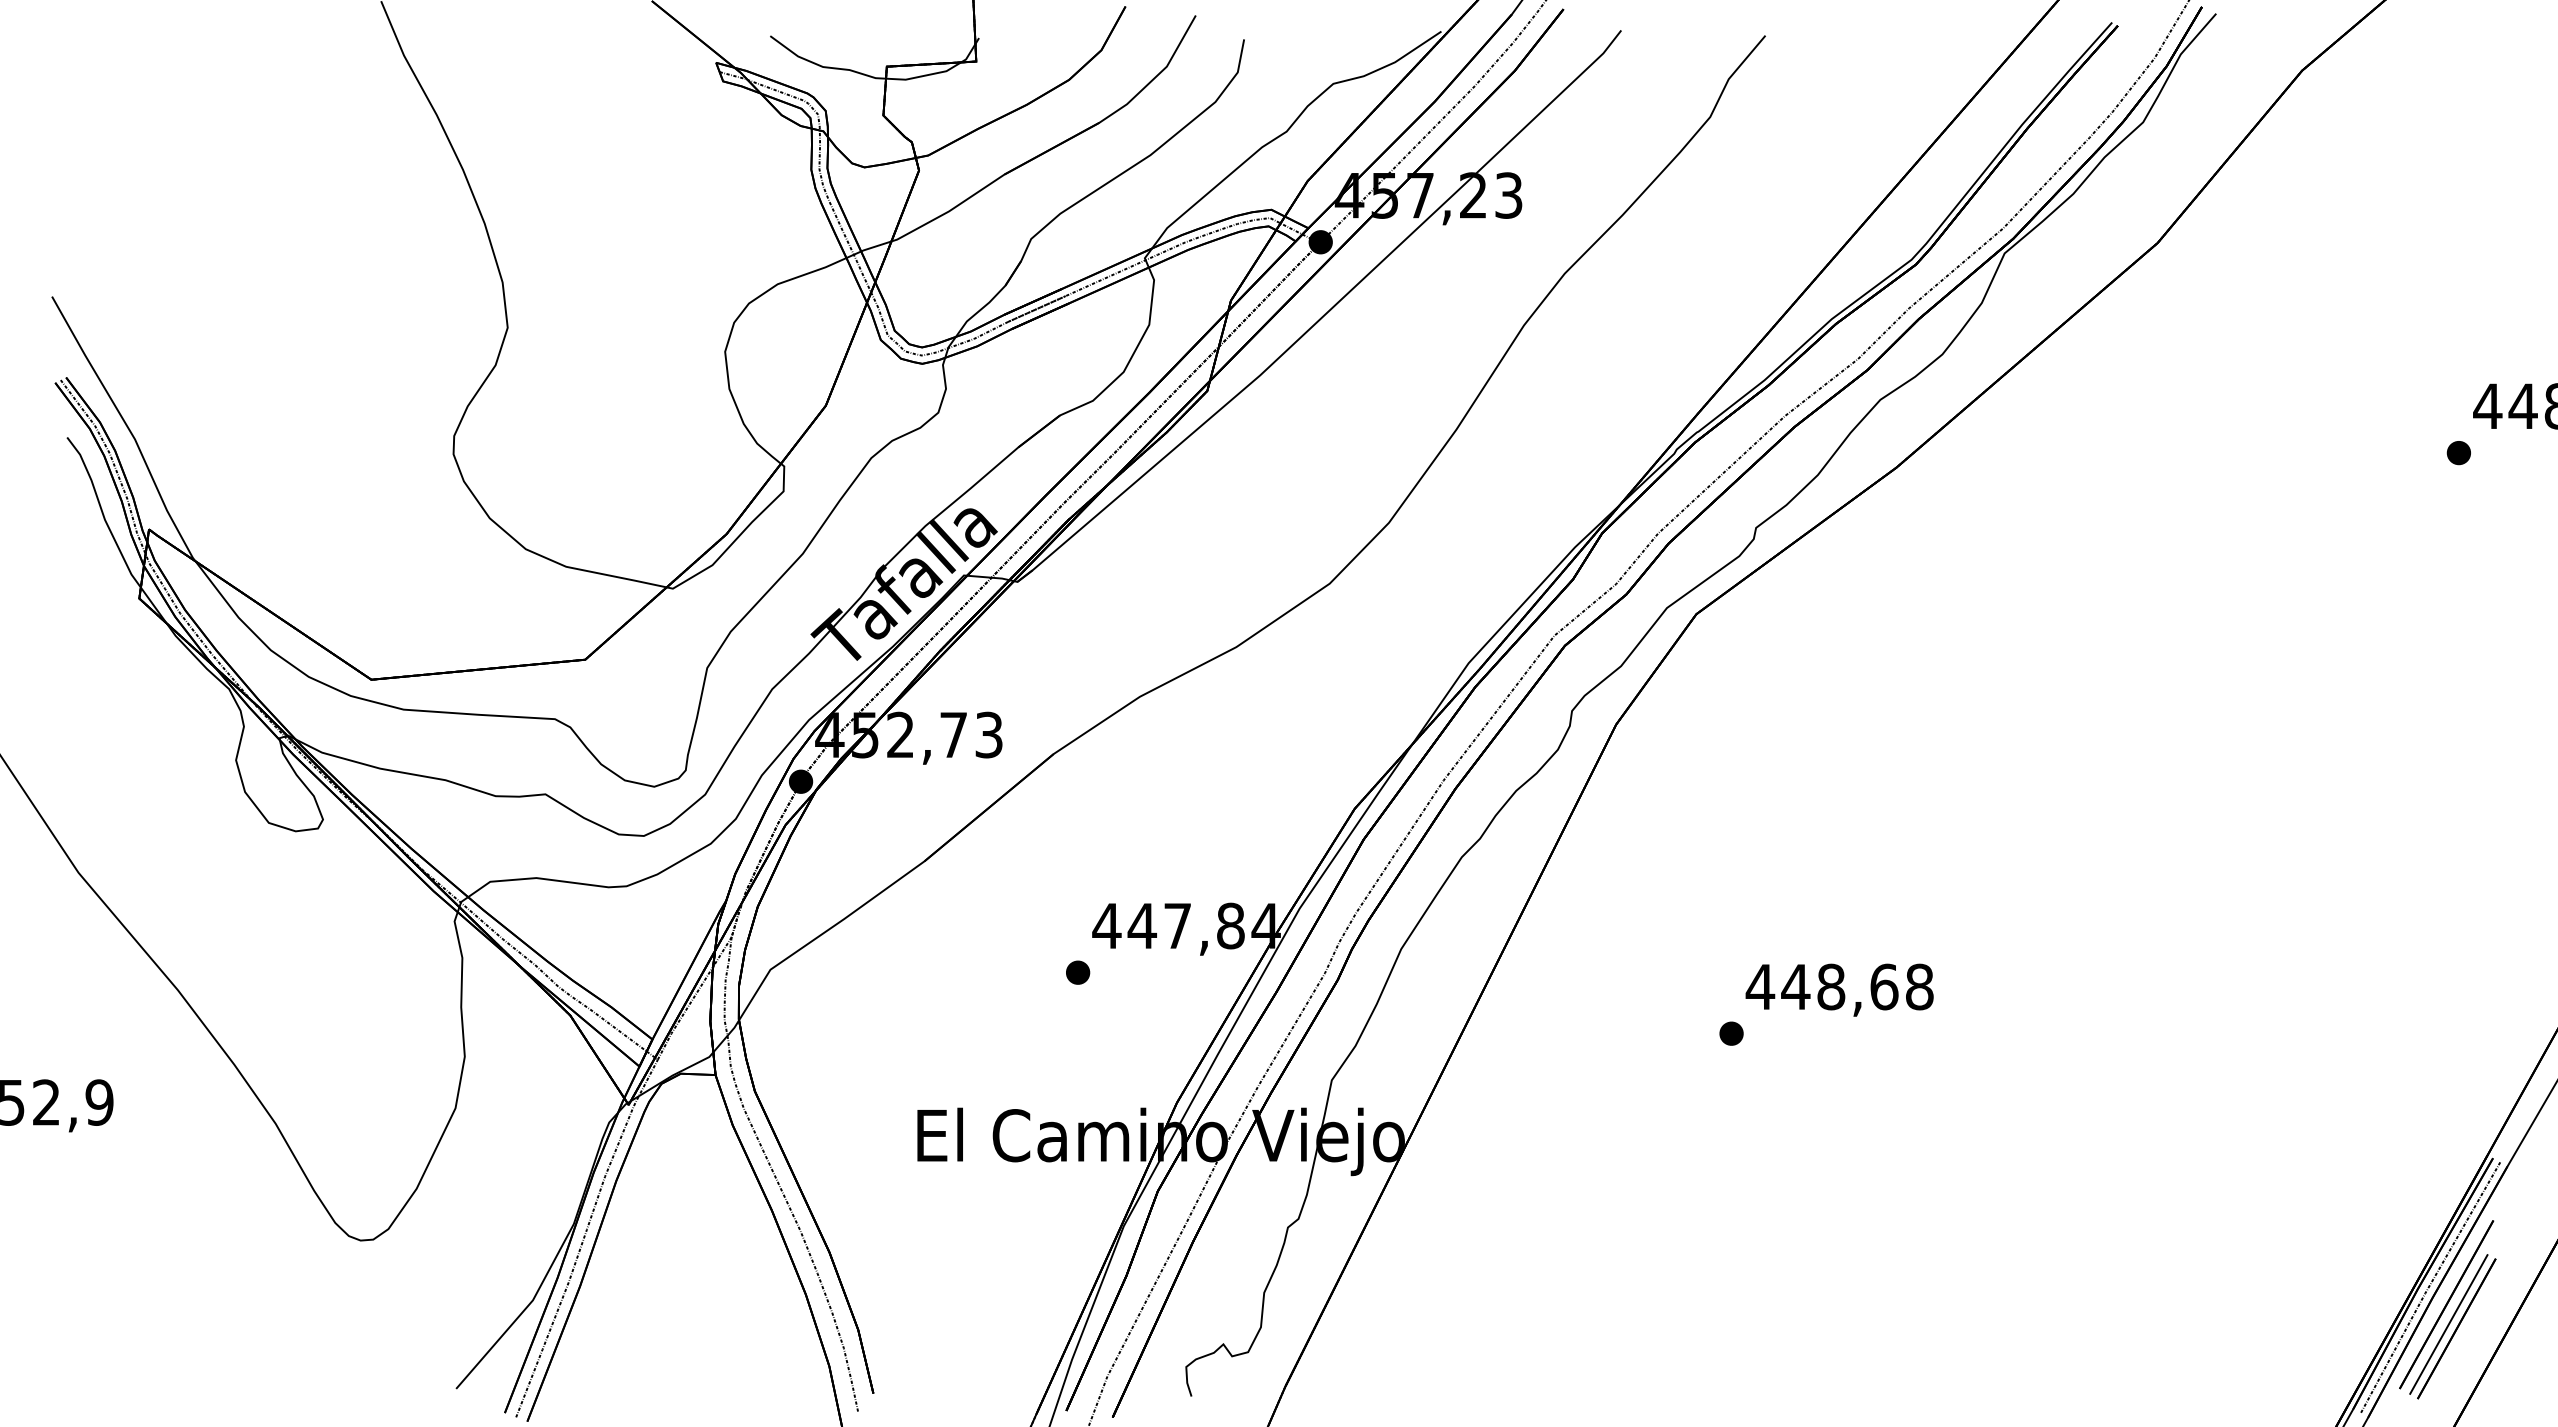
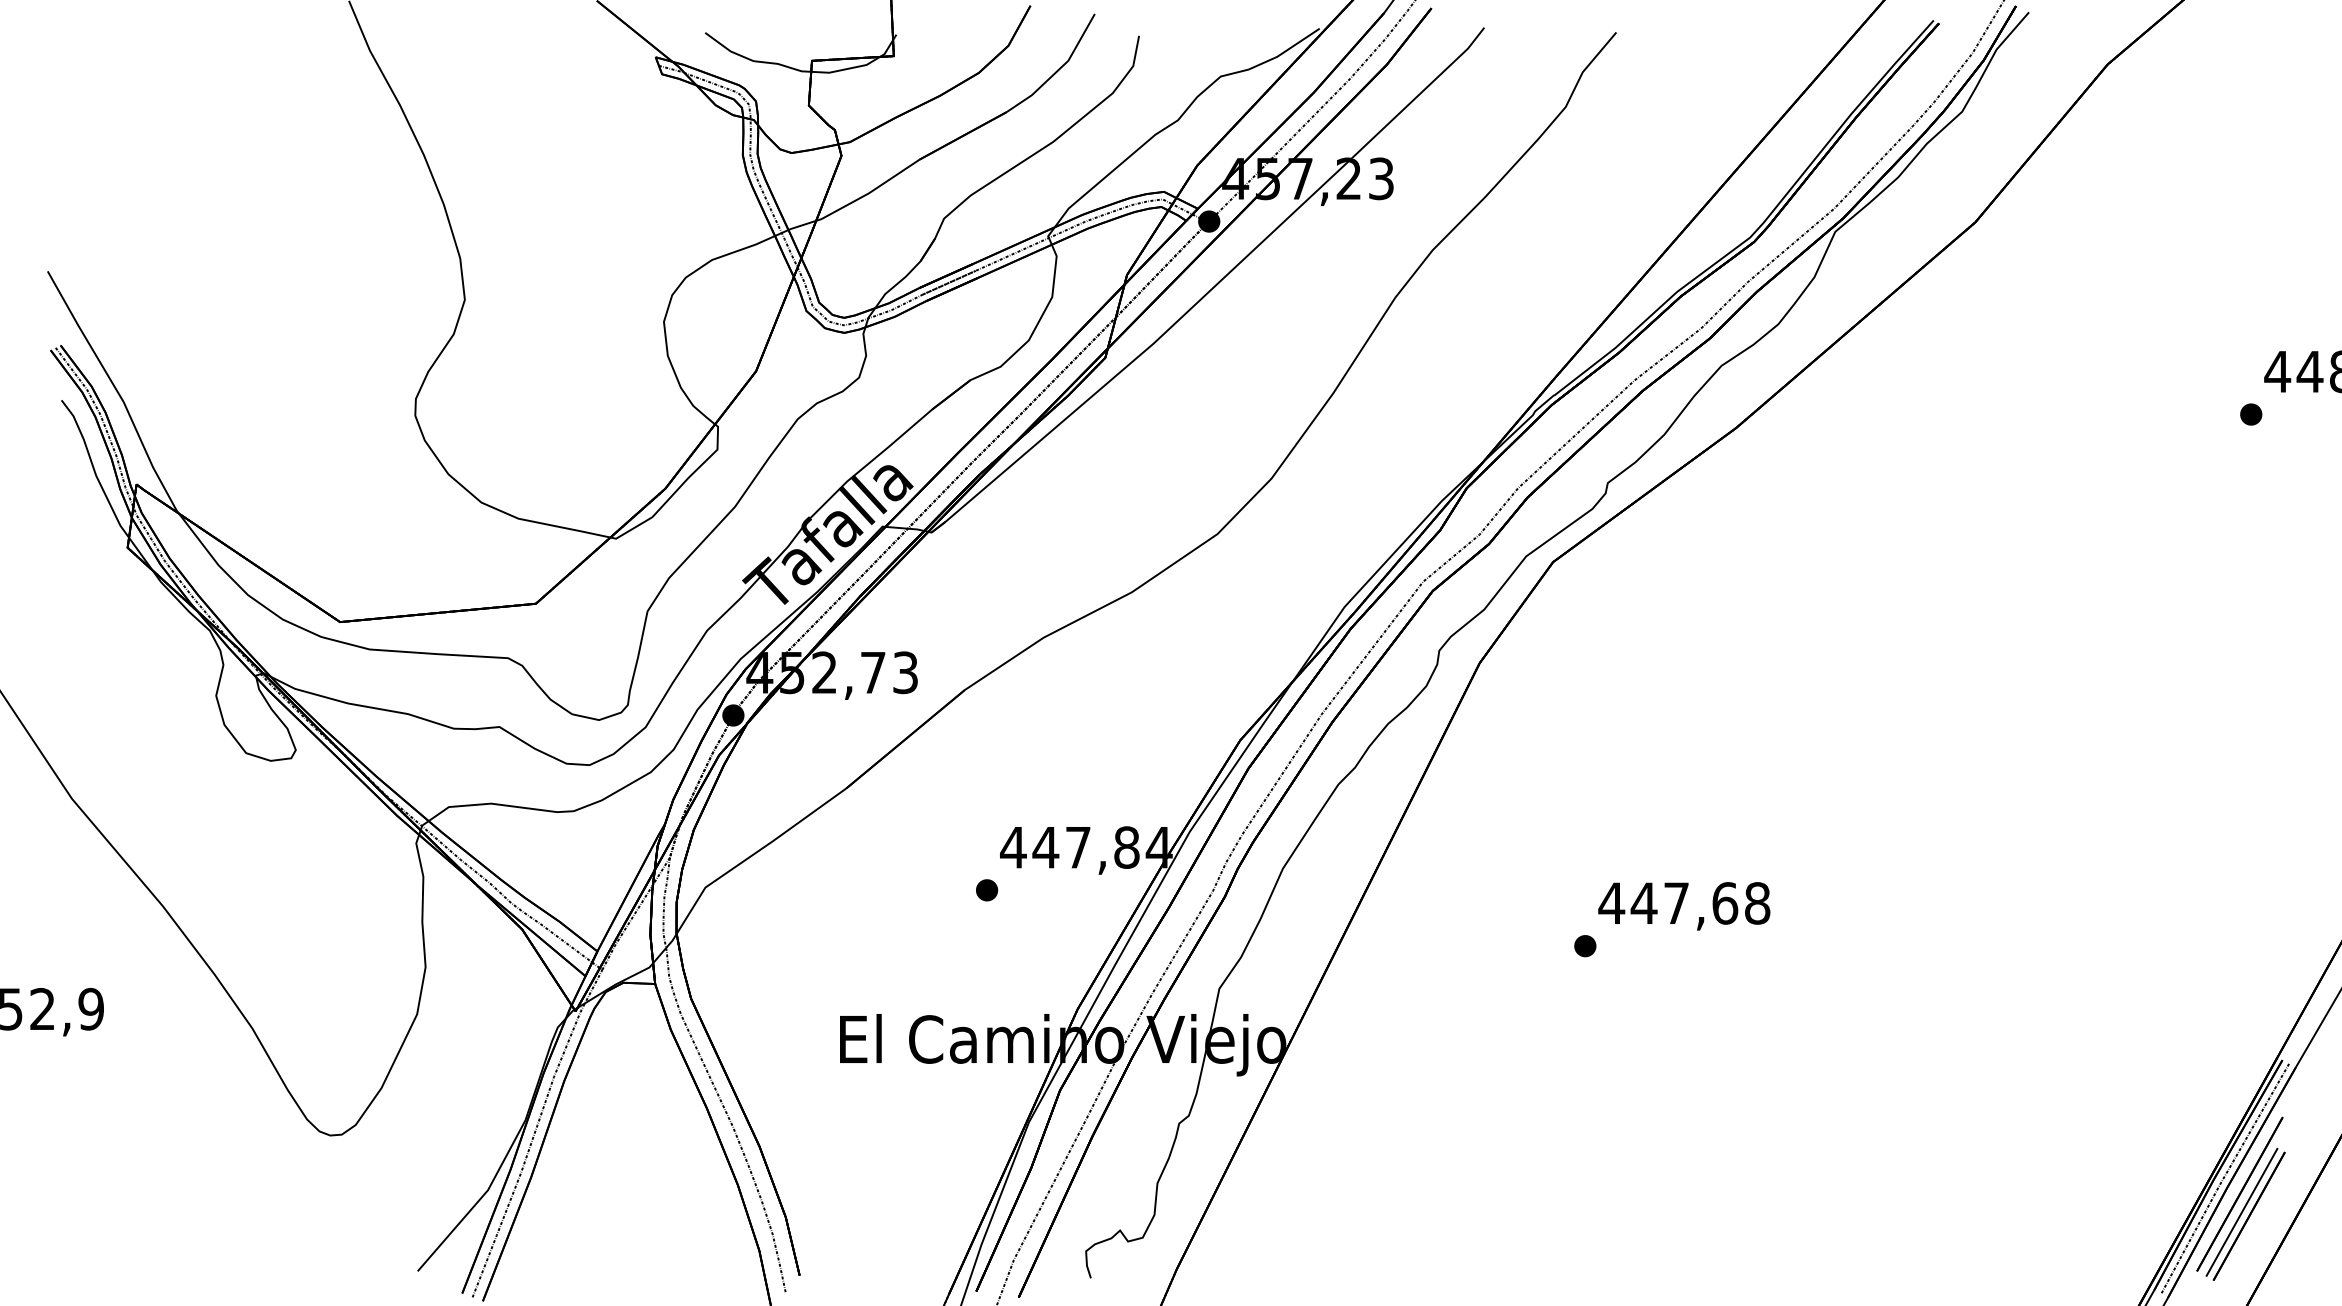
text: (1831, 986) -> (1676, 902), 448,68 -> 447,68

